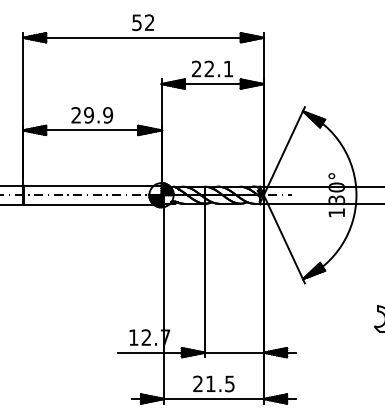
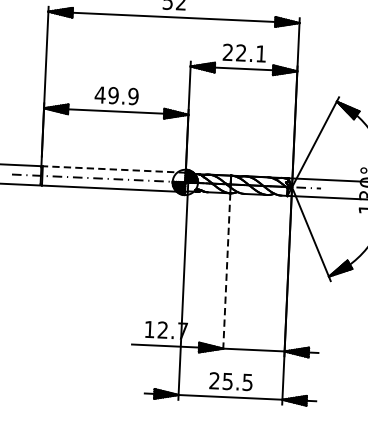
text: (76, 115) -> (100, 95), 29.9 -> 49.9
line: (92, 185) -> (113, 168), solid -> dashed
line: (205, 280) -> (227, 273), solid -> dashed
text: (210, 383) -> (227, 381), 21.5 -> 25.5

